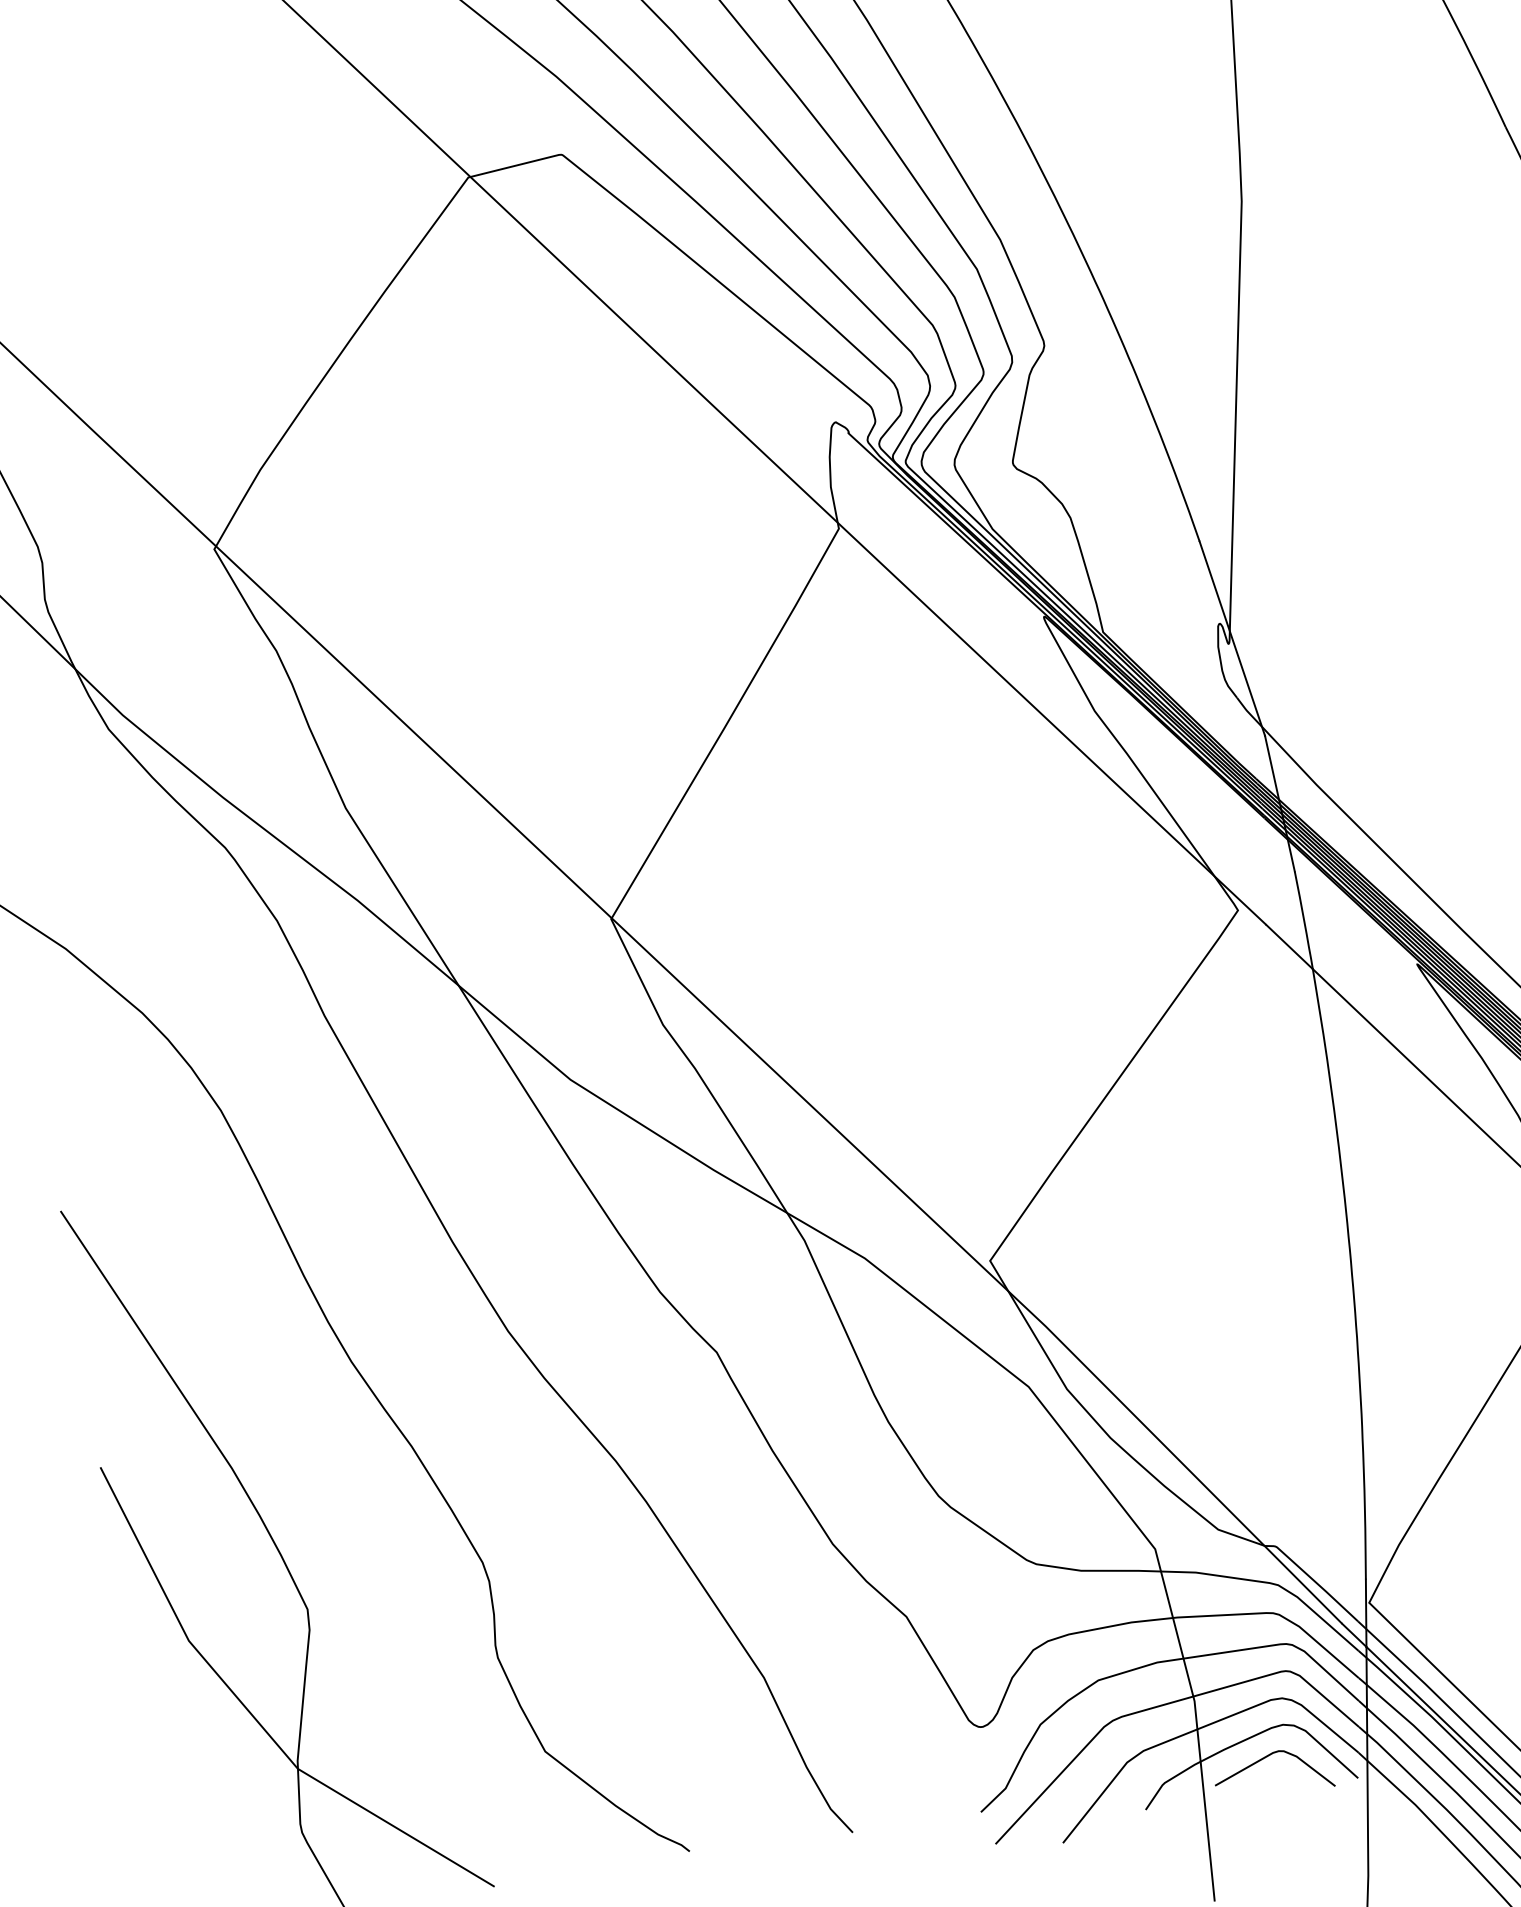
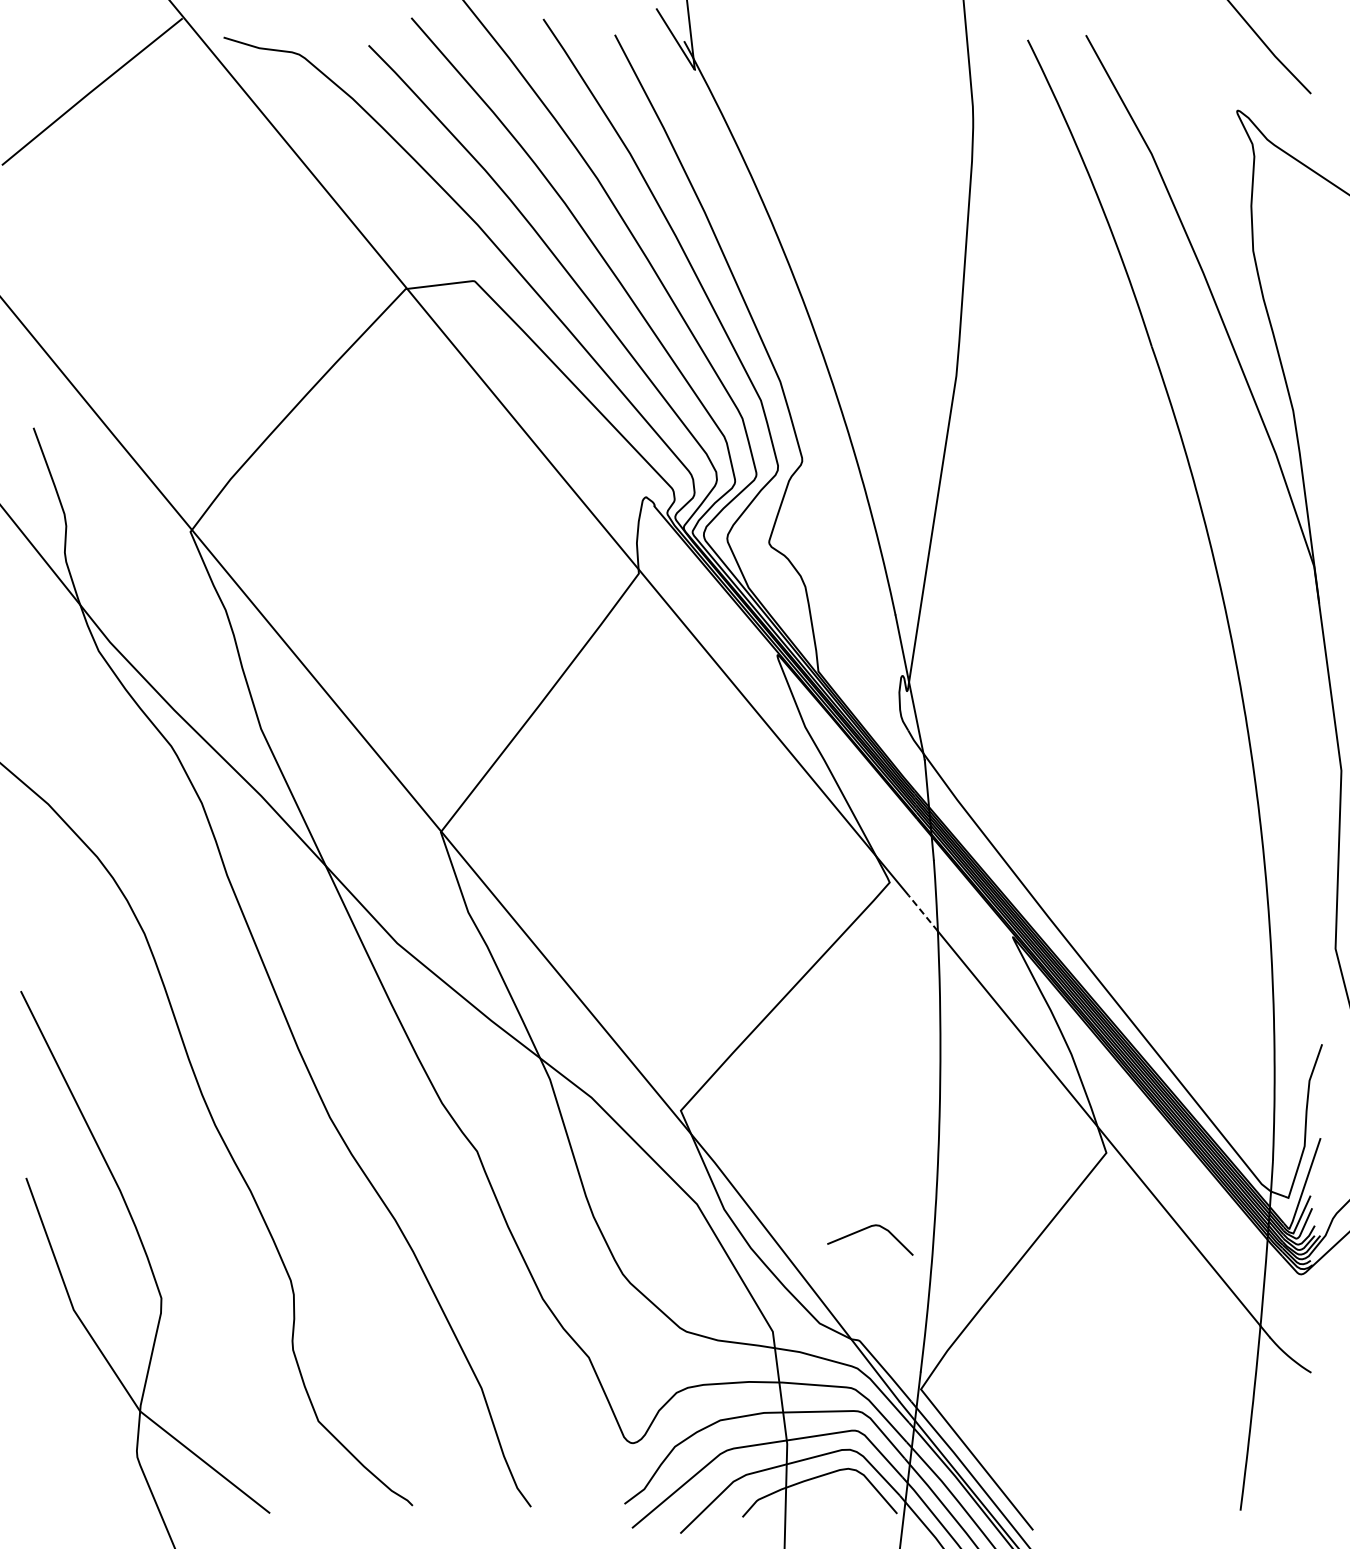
line: (1289, 947) -> (923, 913), solid -> dashed
curve: (1266, 1758) -> (866, 1229), moved

